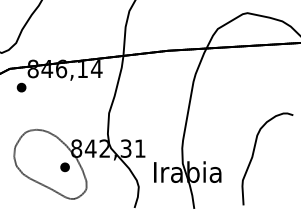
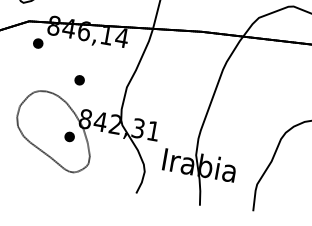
part: (64, 114) -> (78, 80), added

